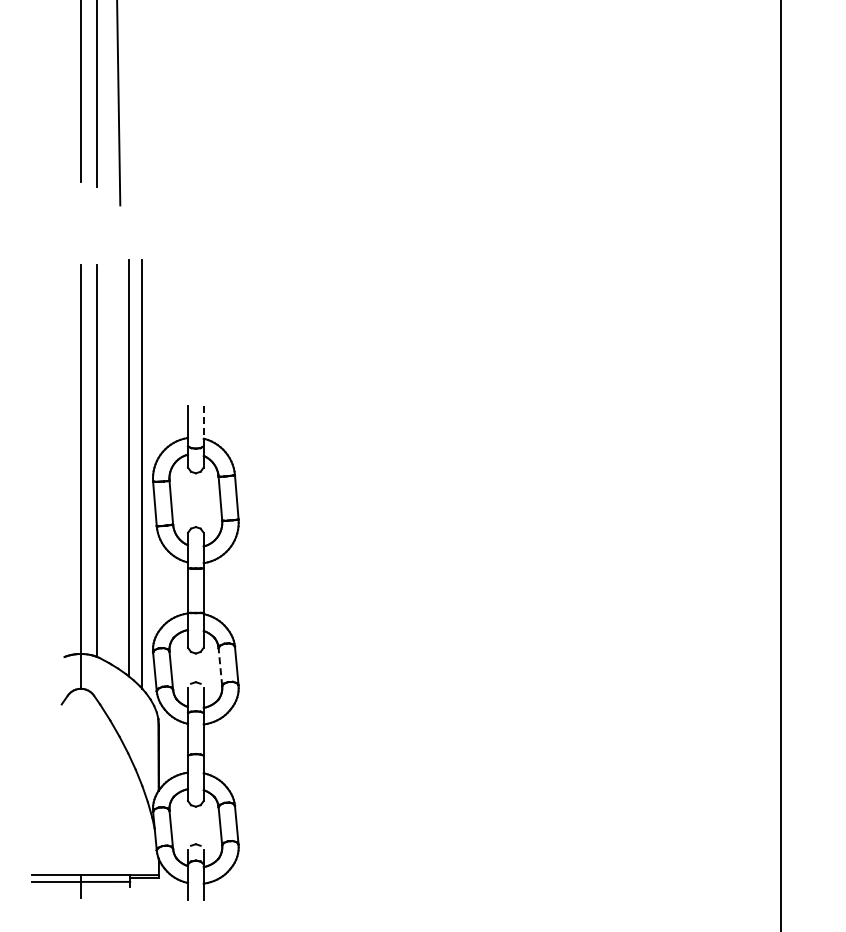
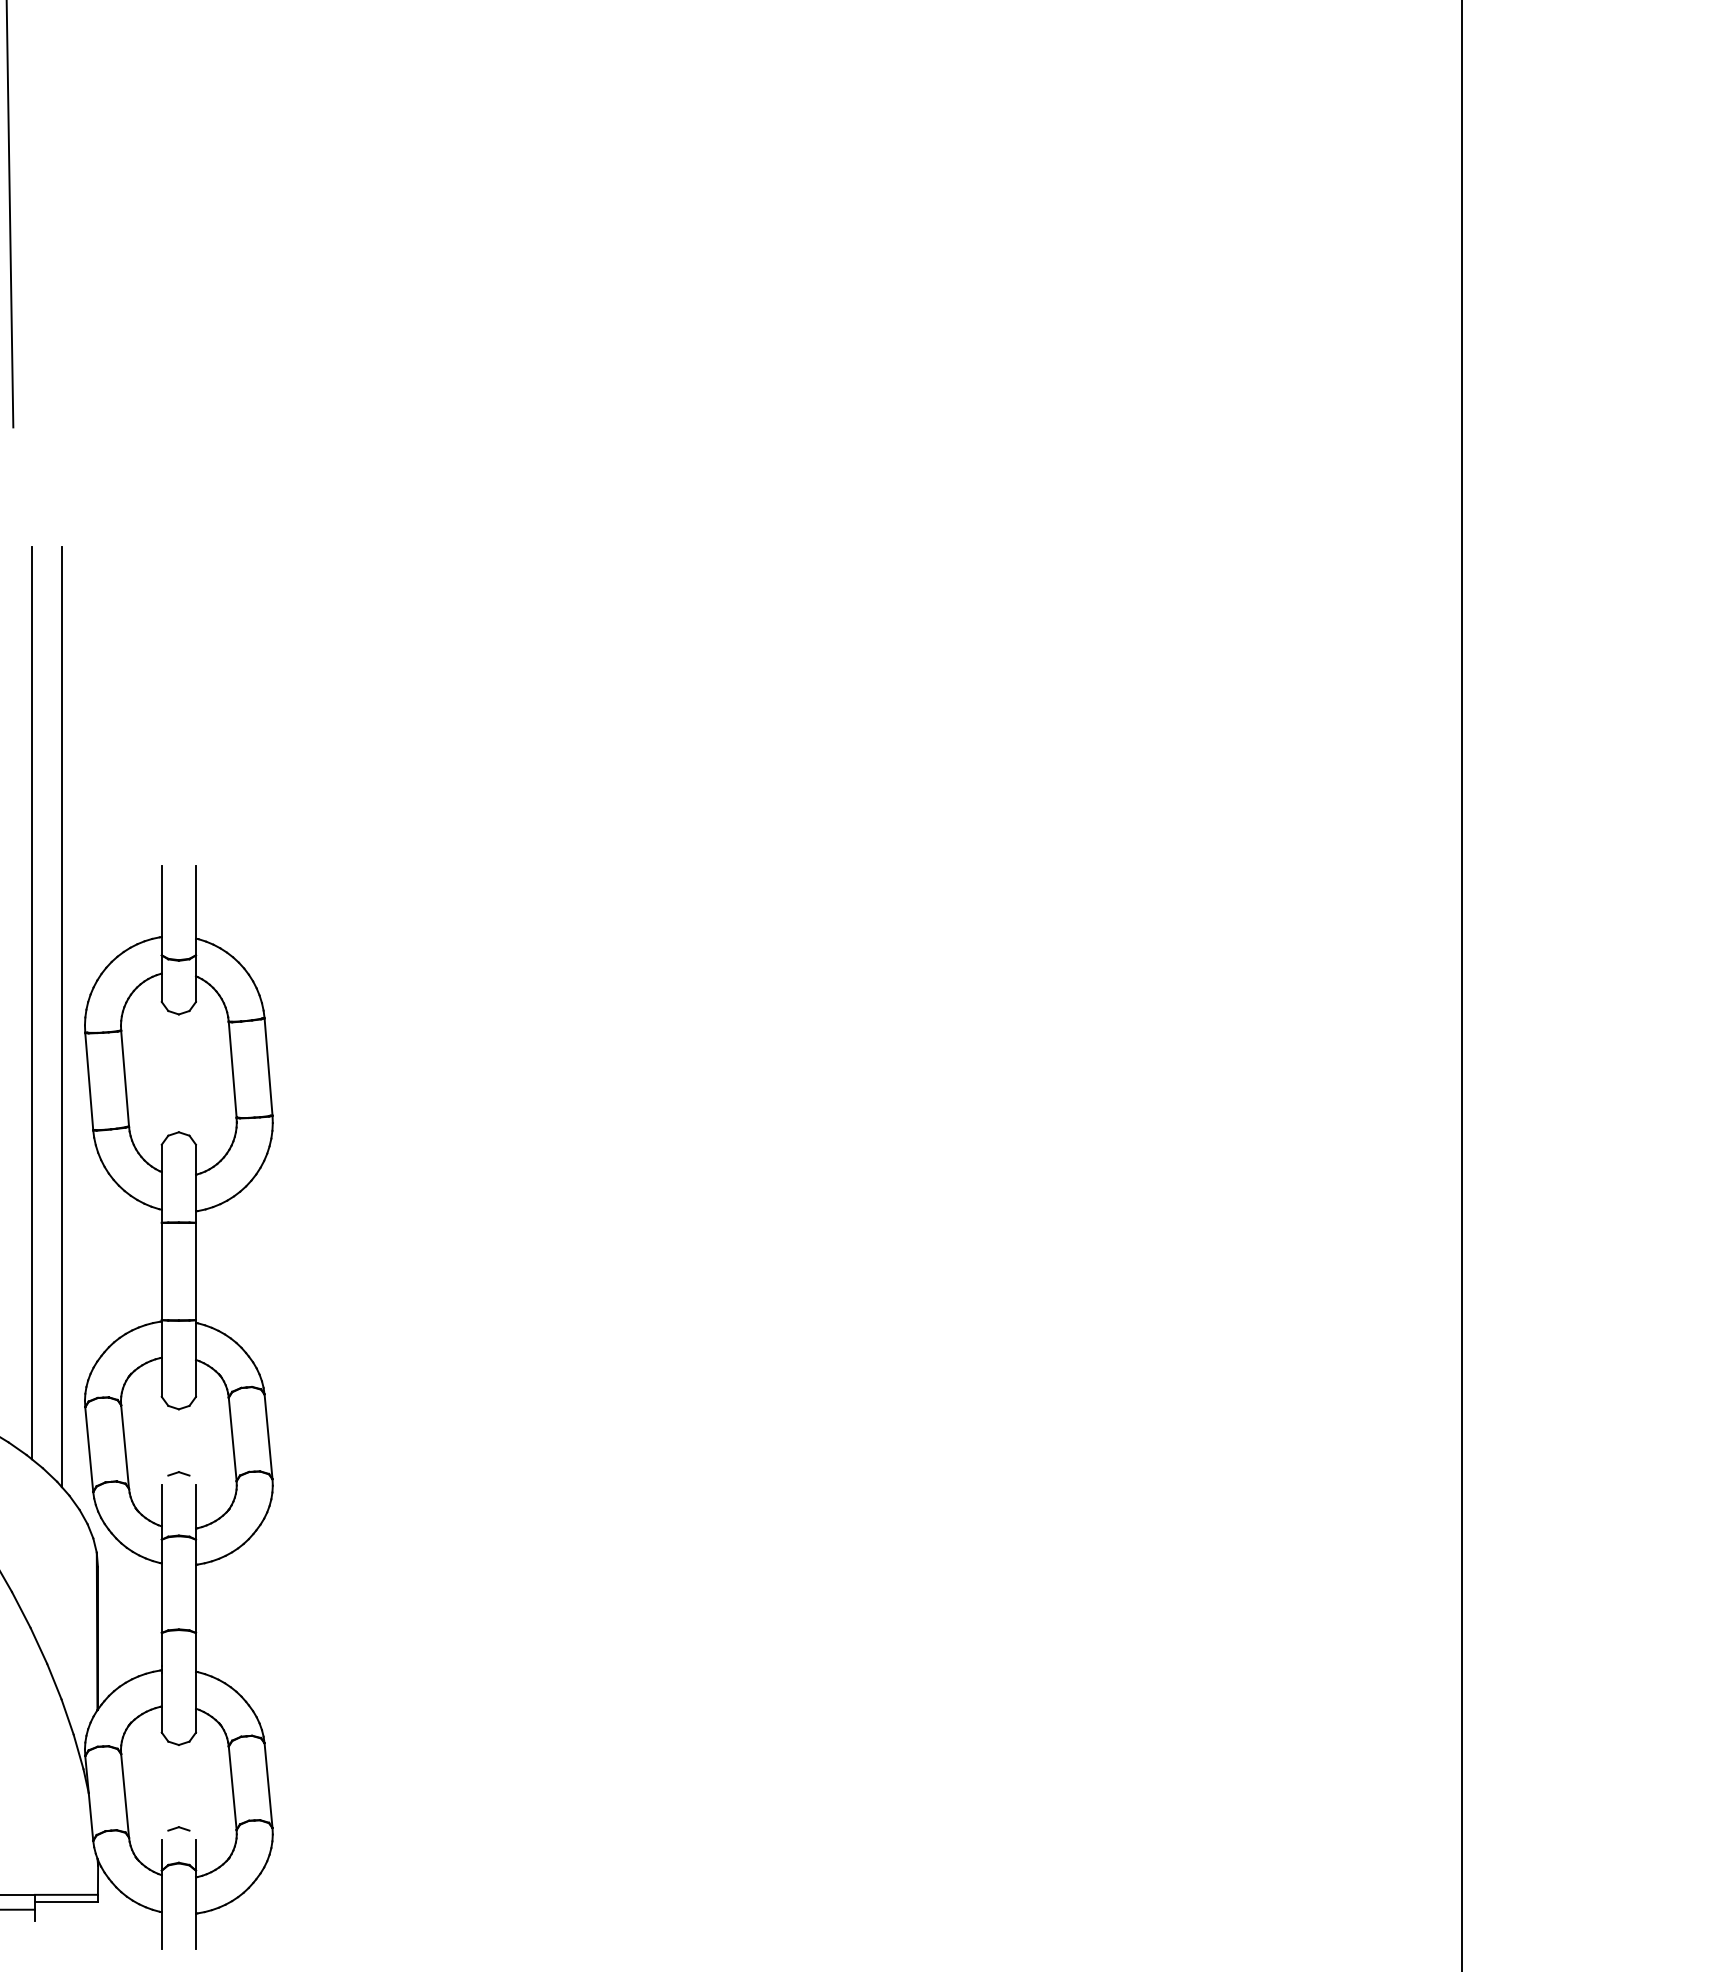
line: (203, 422) -> (195, 903), dashed -> solid
line: (220, 667) -> (232, 1439), dashed -> solid

